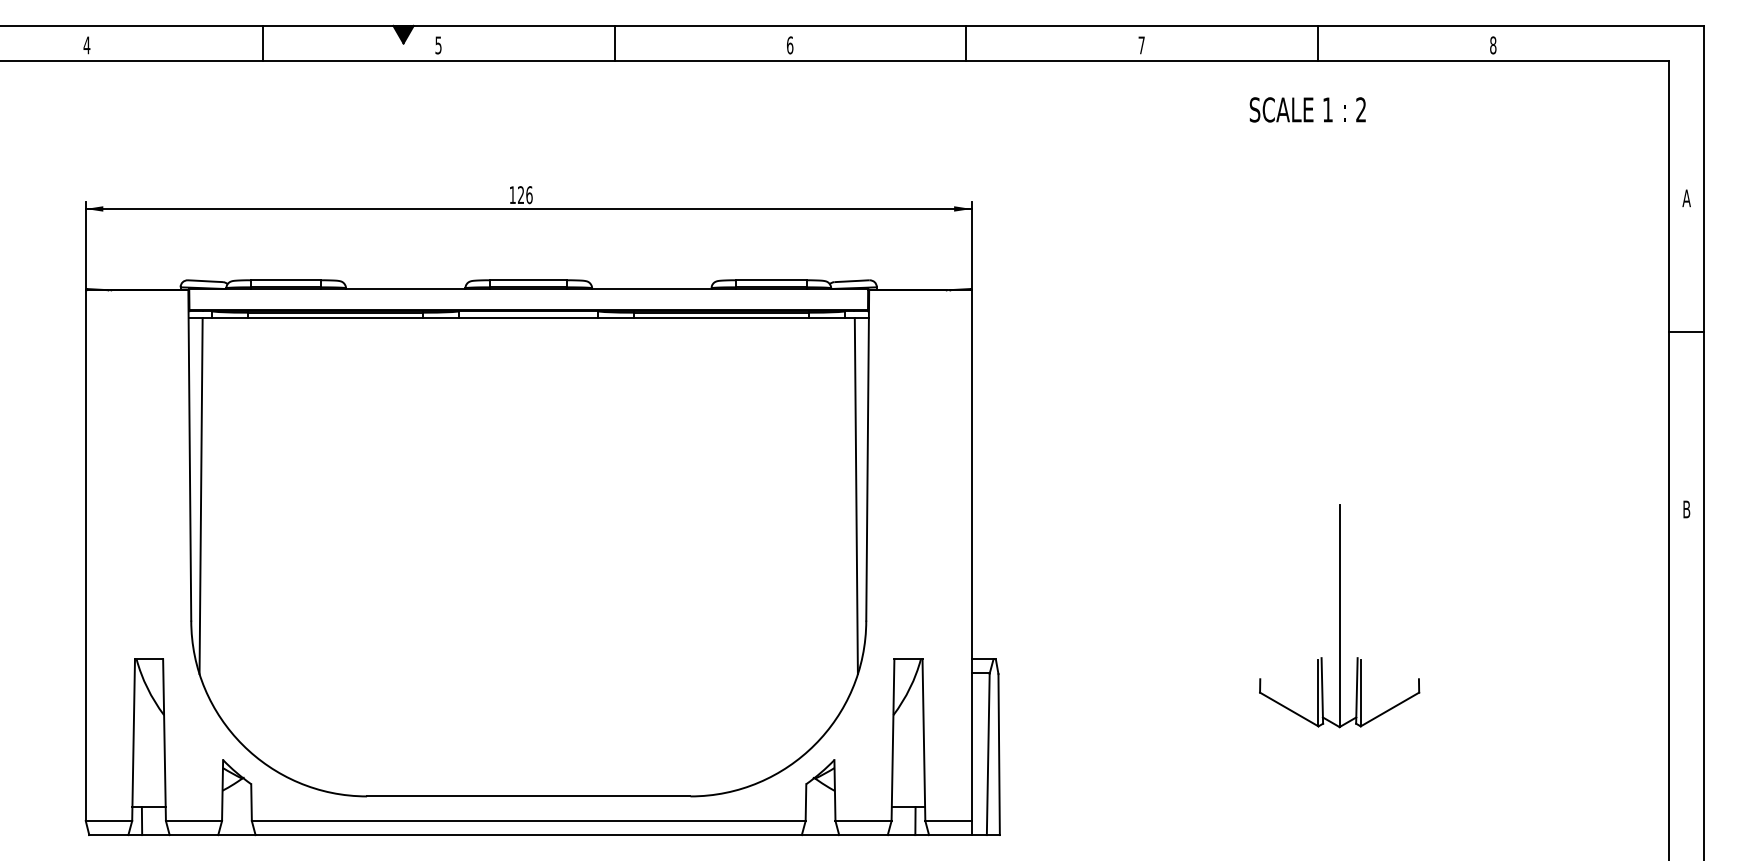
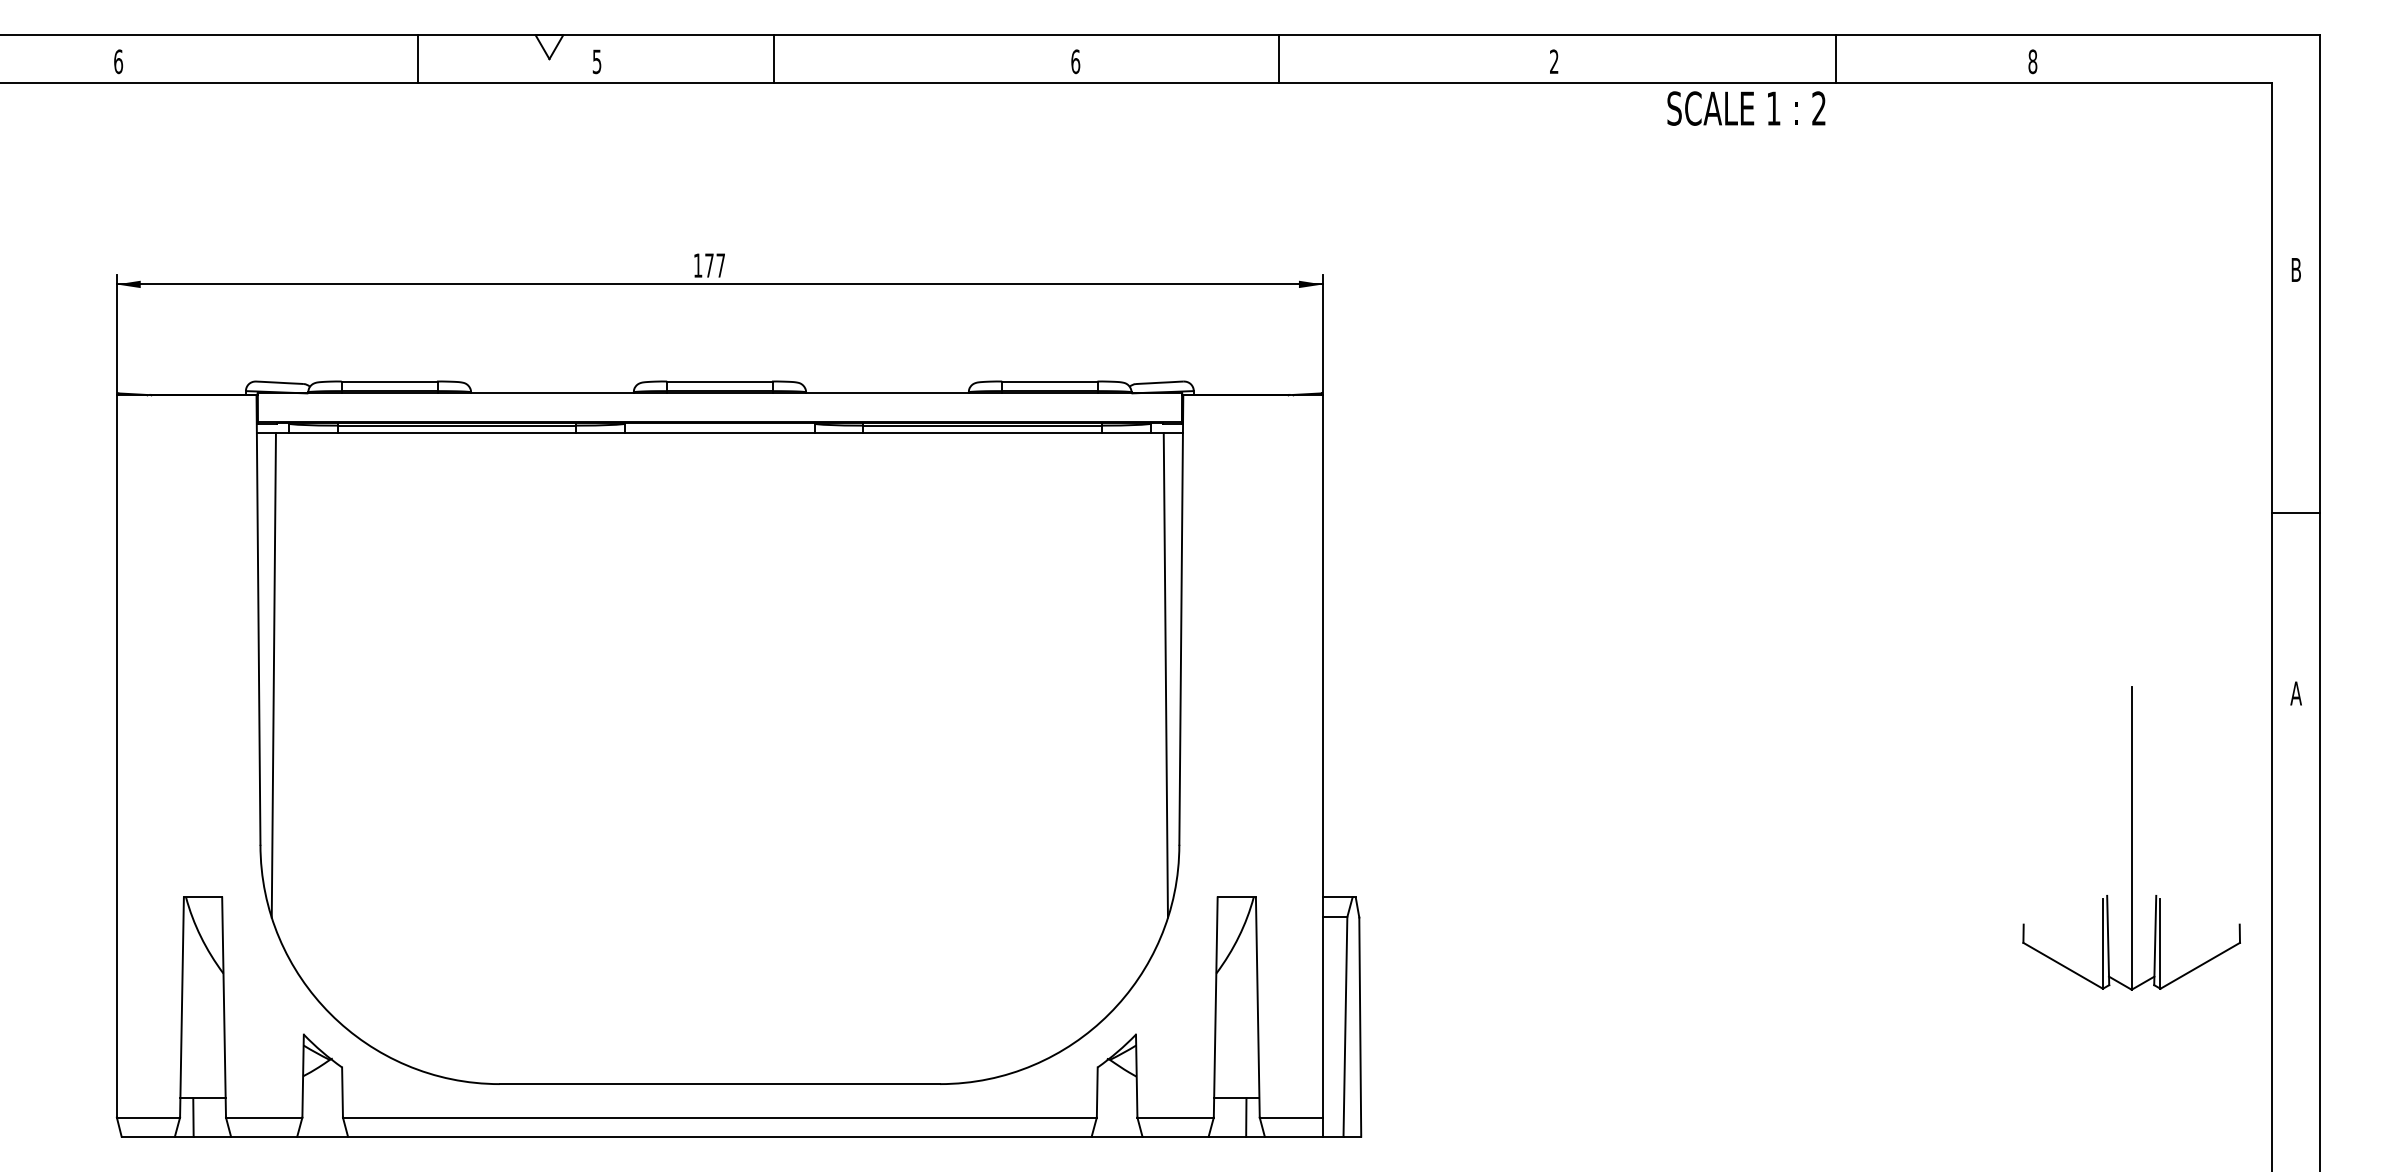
fill: (403, 34) -> (549, 47), removed
line: (263, 43) -> (418, 59), moved
line: (614, 43) -> (773, 59), moved
line: (966, 43) -> (1279, 59), moved
line: (1317, 43) -> (1835, 59), moved
text: (86, 45) -> (118, 61), 4 -> 6
text: (1141, 45) -> (1554, 61), 7 -> 2
text: (1307, 109) -> (1746, 108), moved
text: (525, 195) -> (715, 265), 126 -> 177
text: (1686, 197) -> (2295, 269), A -> B
line: (1686, 331) -> (2296, 512), moved
text: (1686, 509) -> (2295, 693), B -> A
part: (1339, 615) -> (2131, 838), moved

